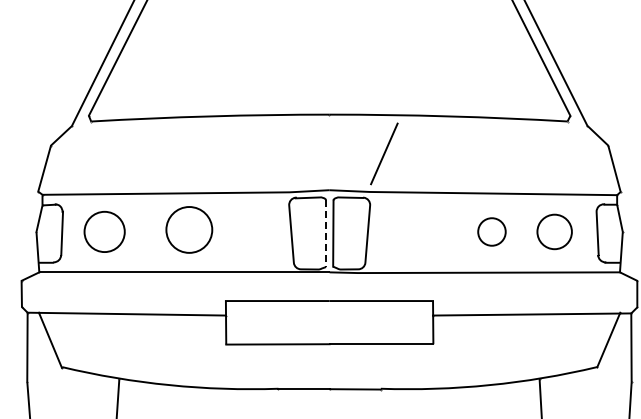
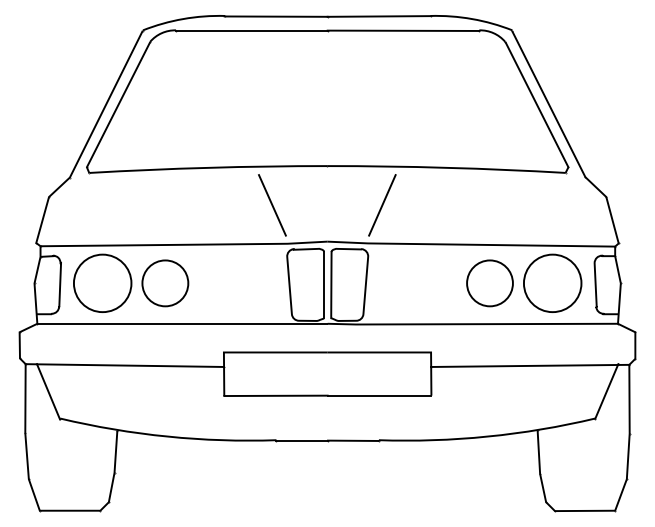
line: (273, 154) -> (271, 205), added
circle: (189, 230) -> (165, 283), moved
circle: (104, 232) -> (102, 283), size x1.43
circle: (491, 232) -> (489, 283), size x1.67
circle: (554, 232) -> (552, 283), size x1.67
line: (326, 234) -> (324, 285), dashed -> solid

